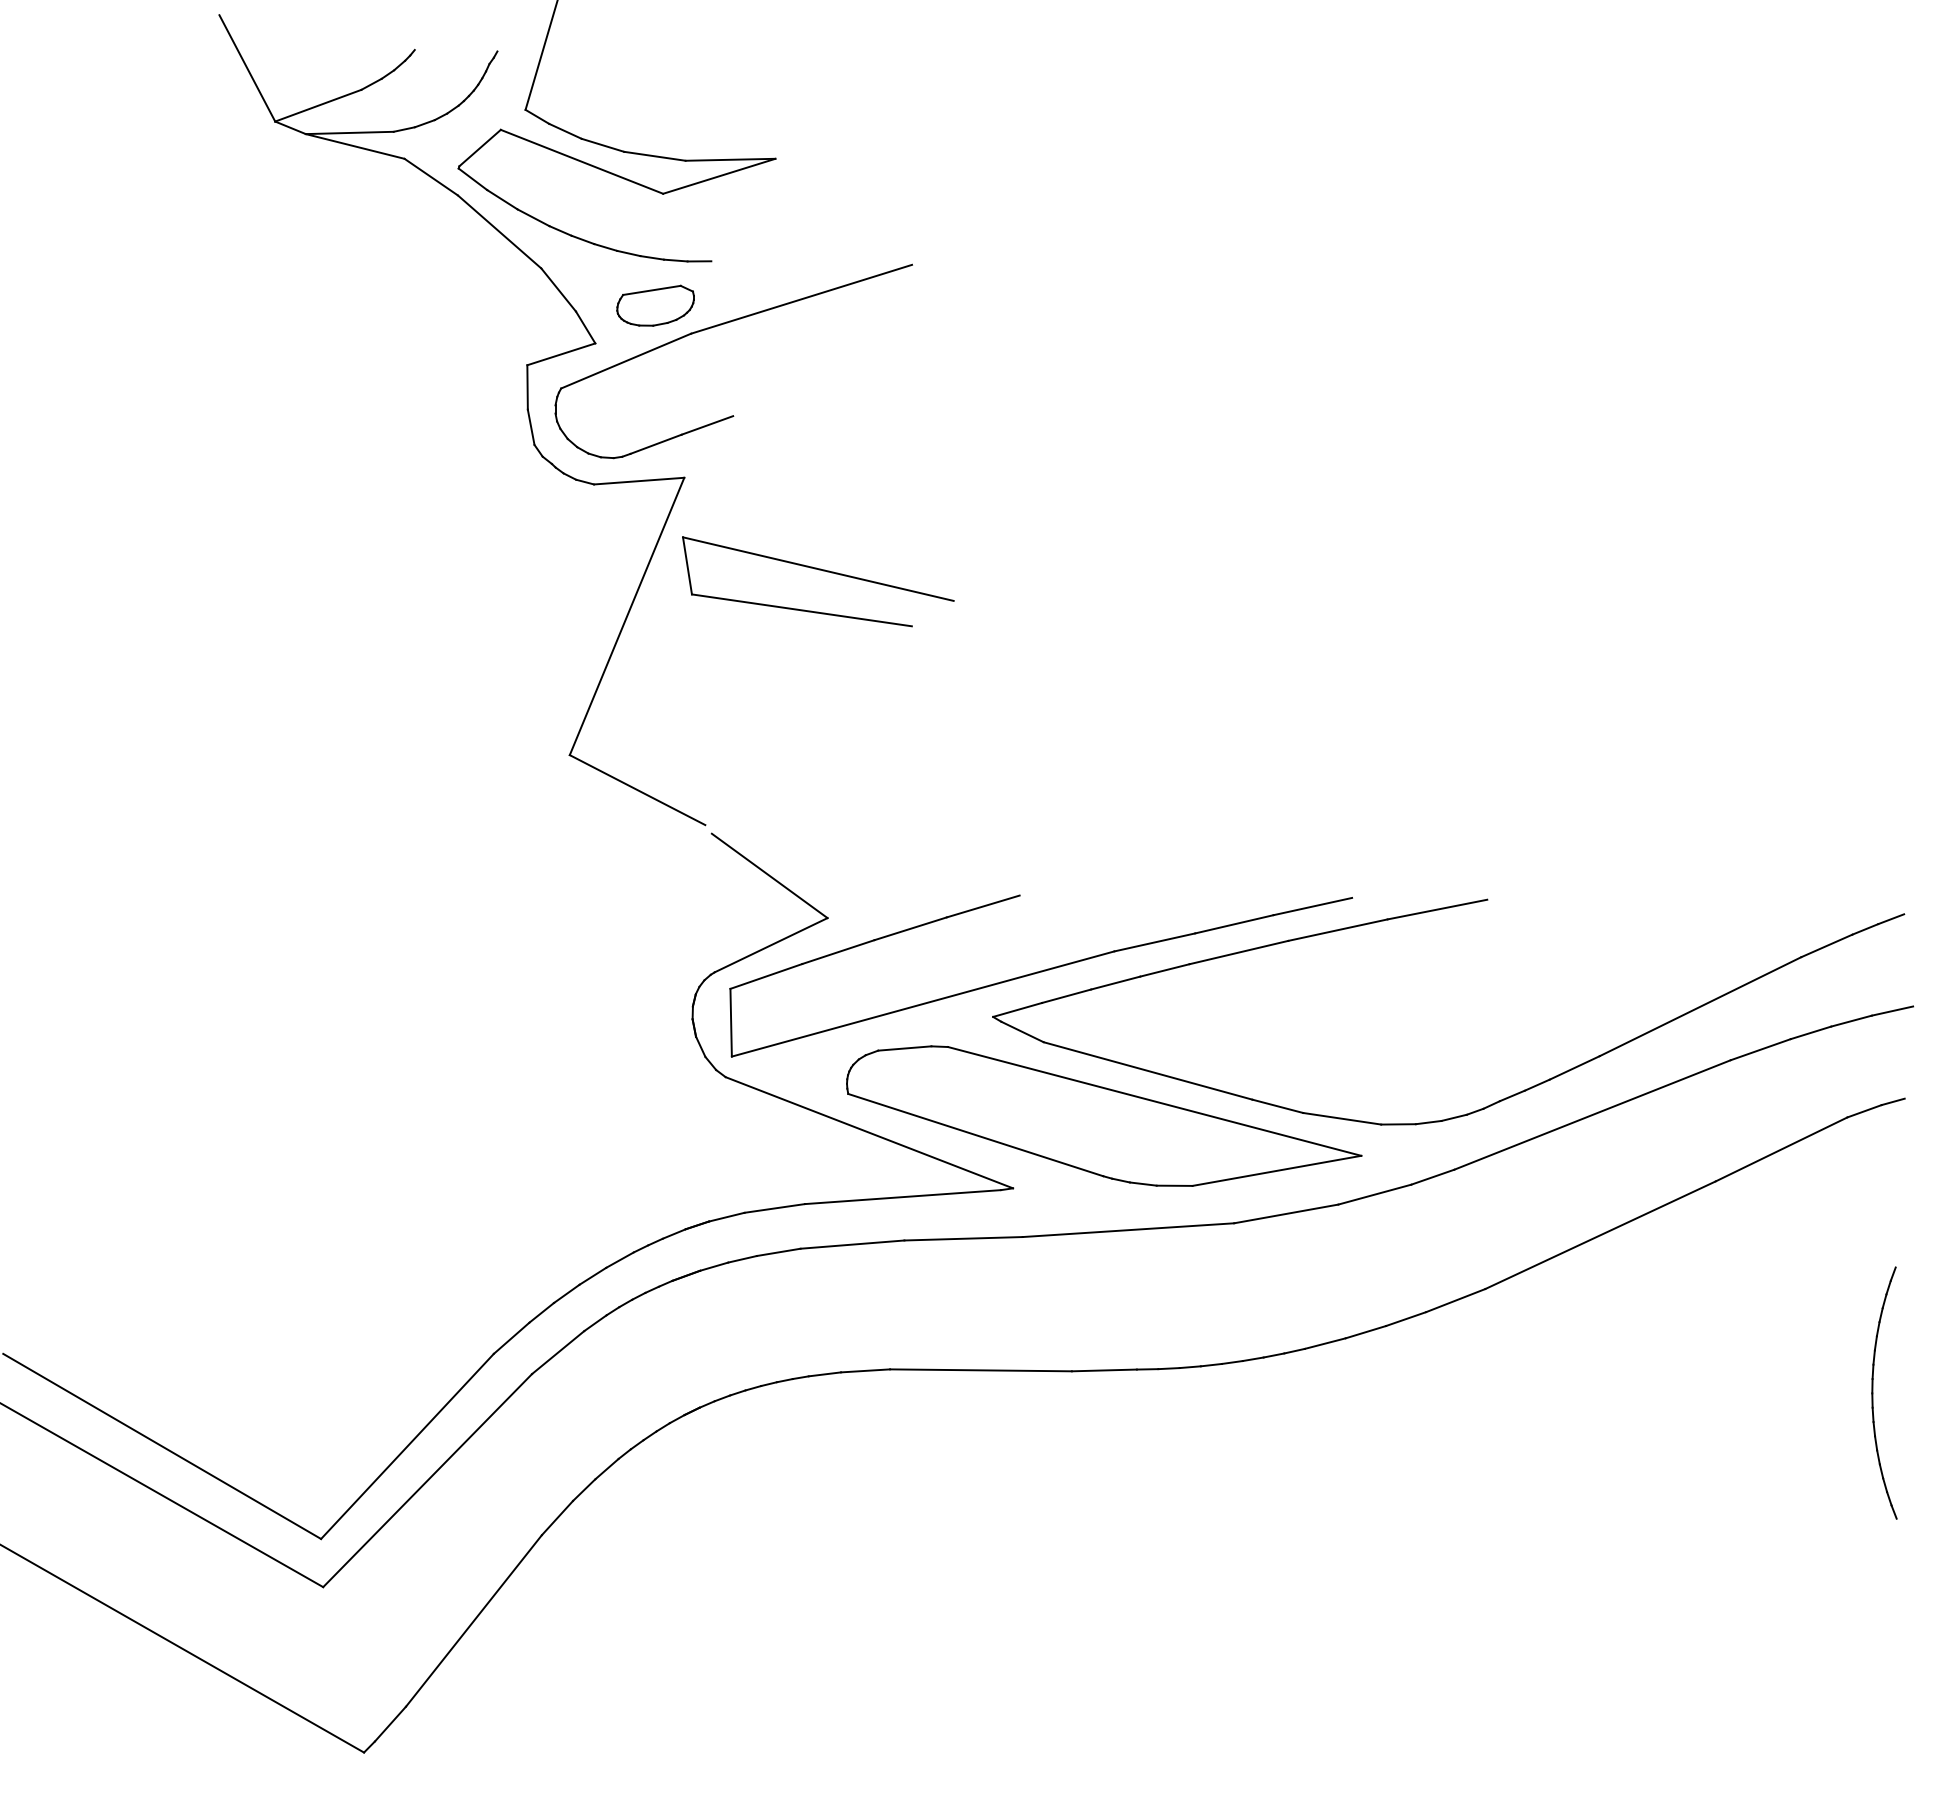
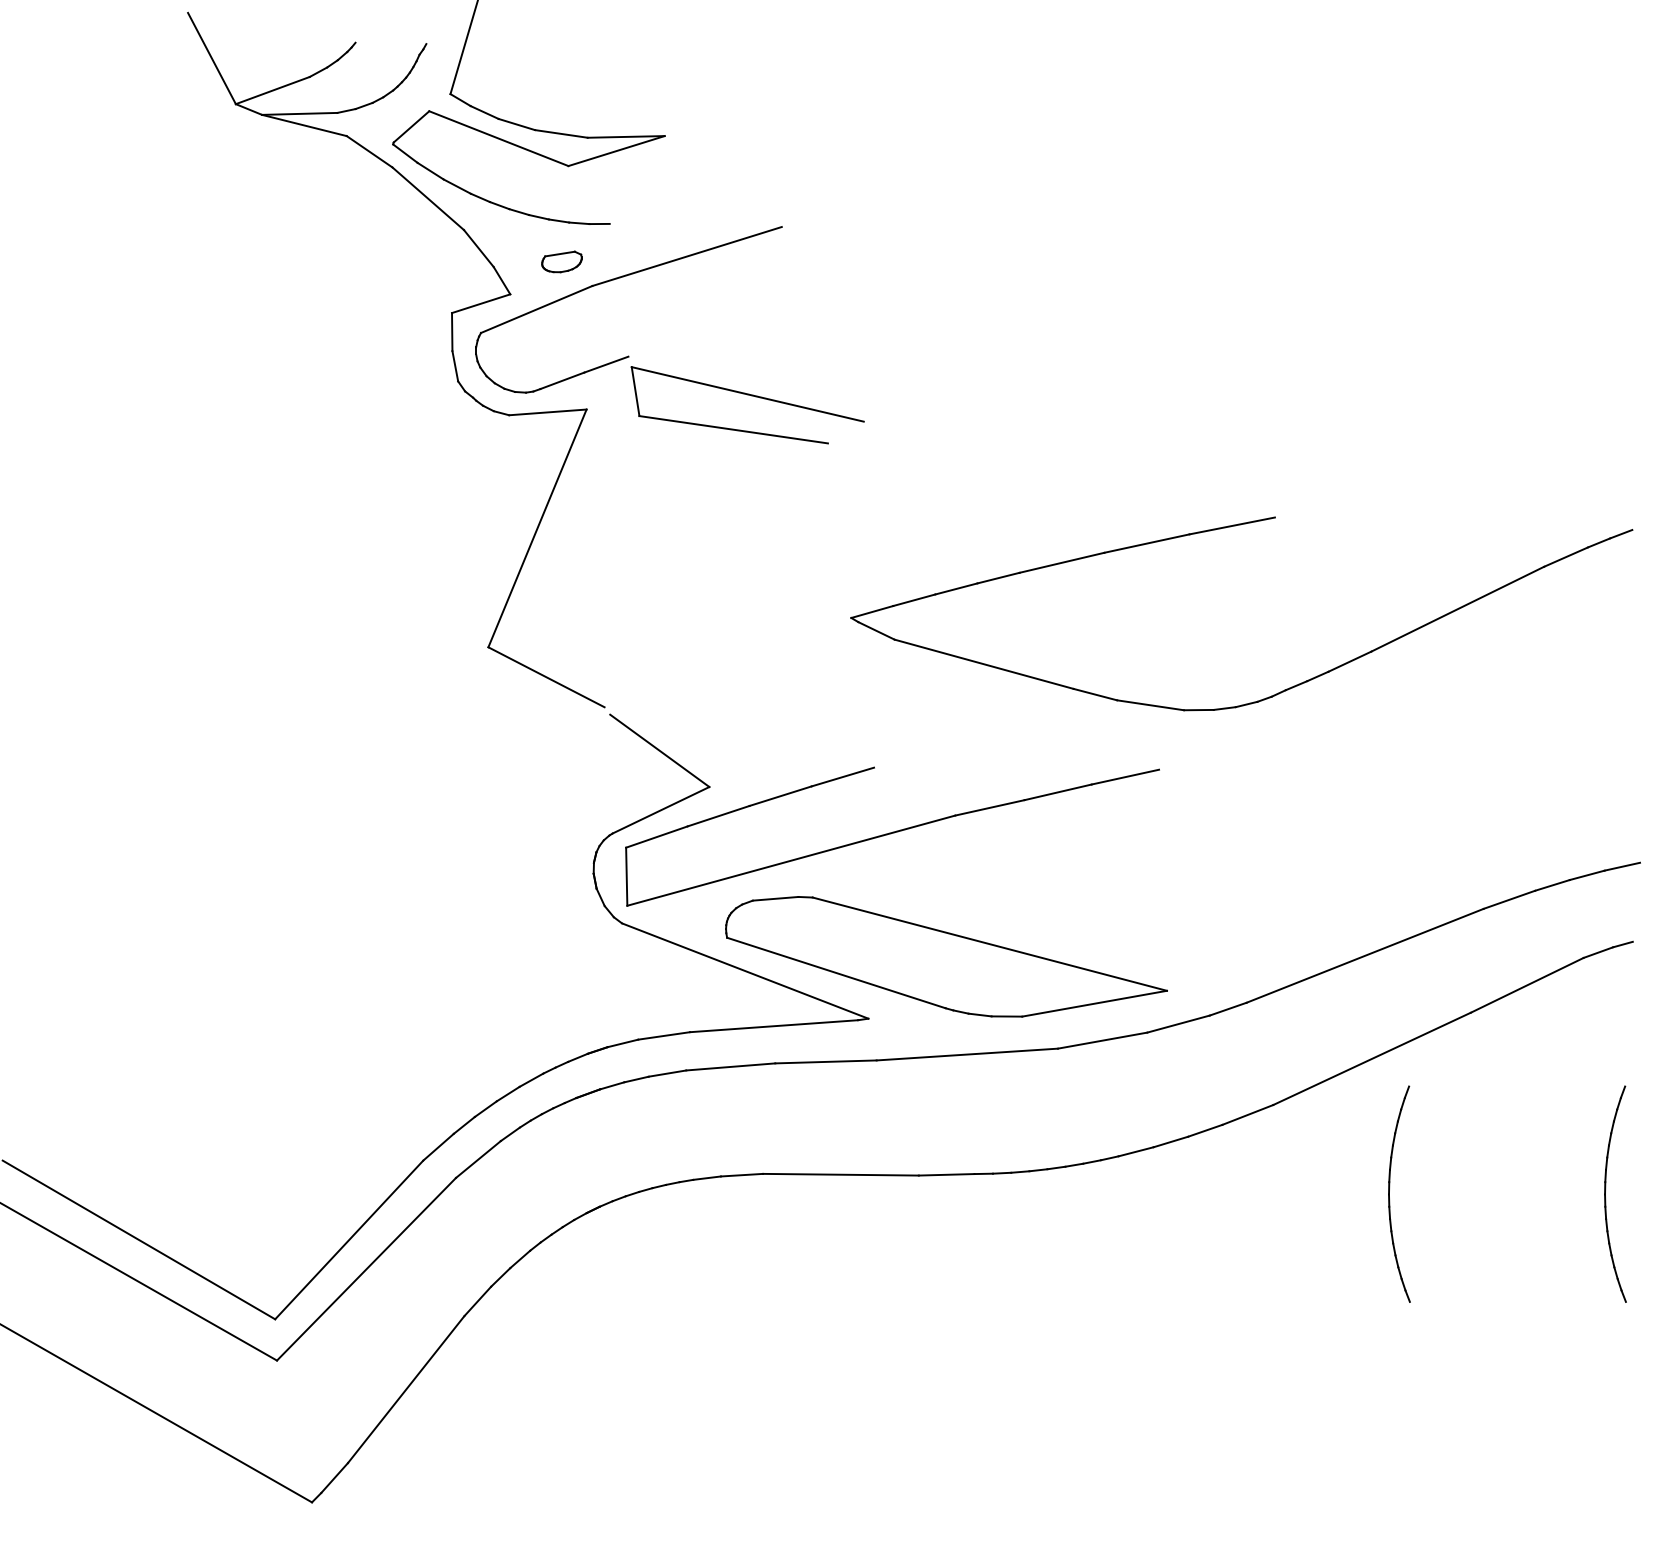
part: (655, 305) -> (561, 261), size x0.6
part: (818, 570) -> (747, 395), moved
part: (1429, 912) -> (1225, 528), moved
part: (1621, 1392) -> (1390, 1193), added

